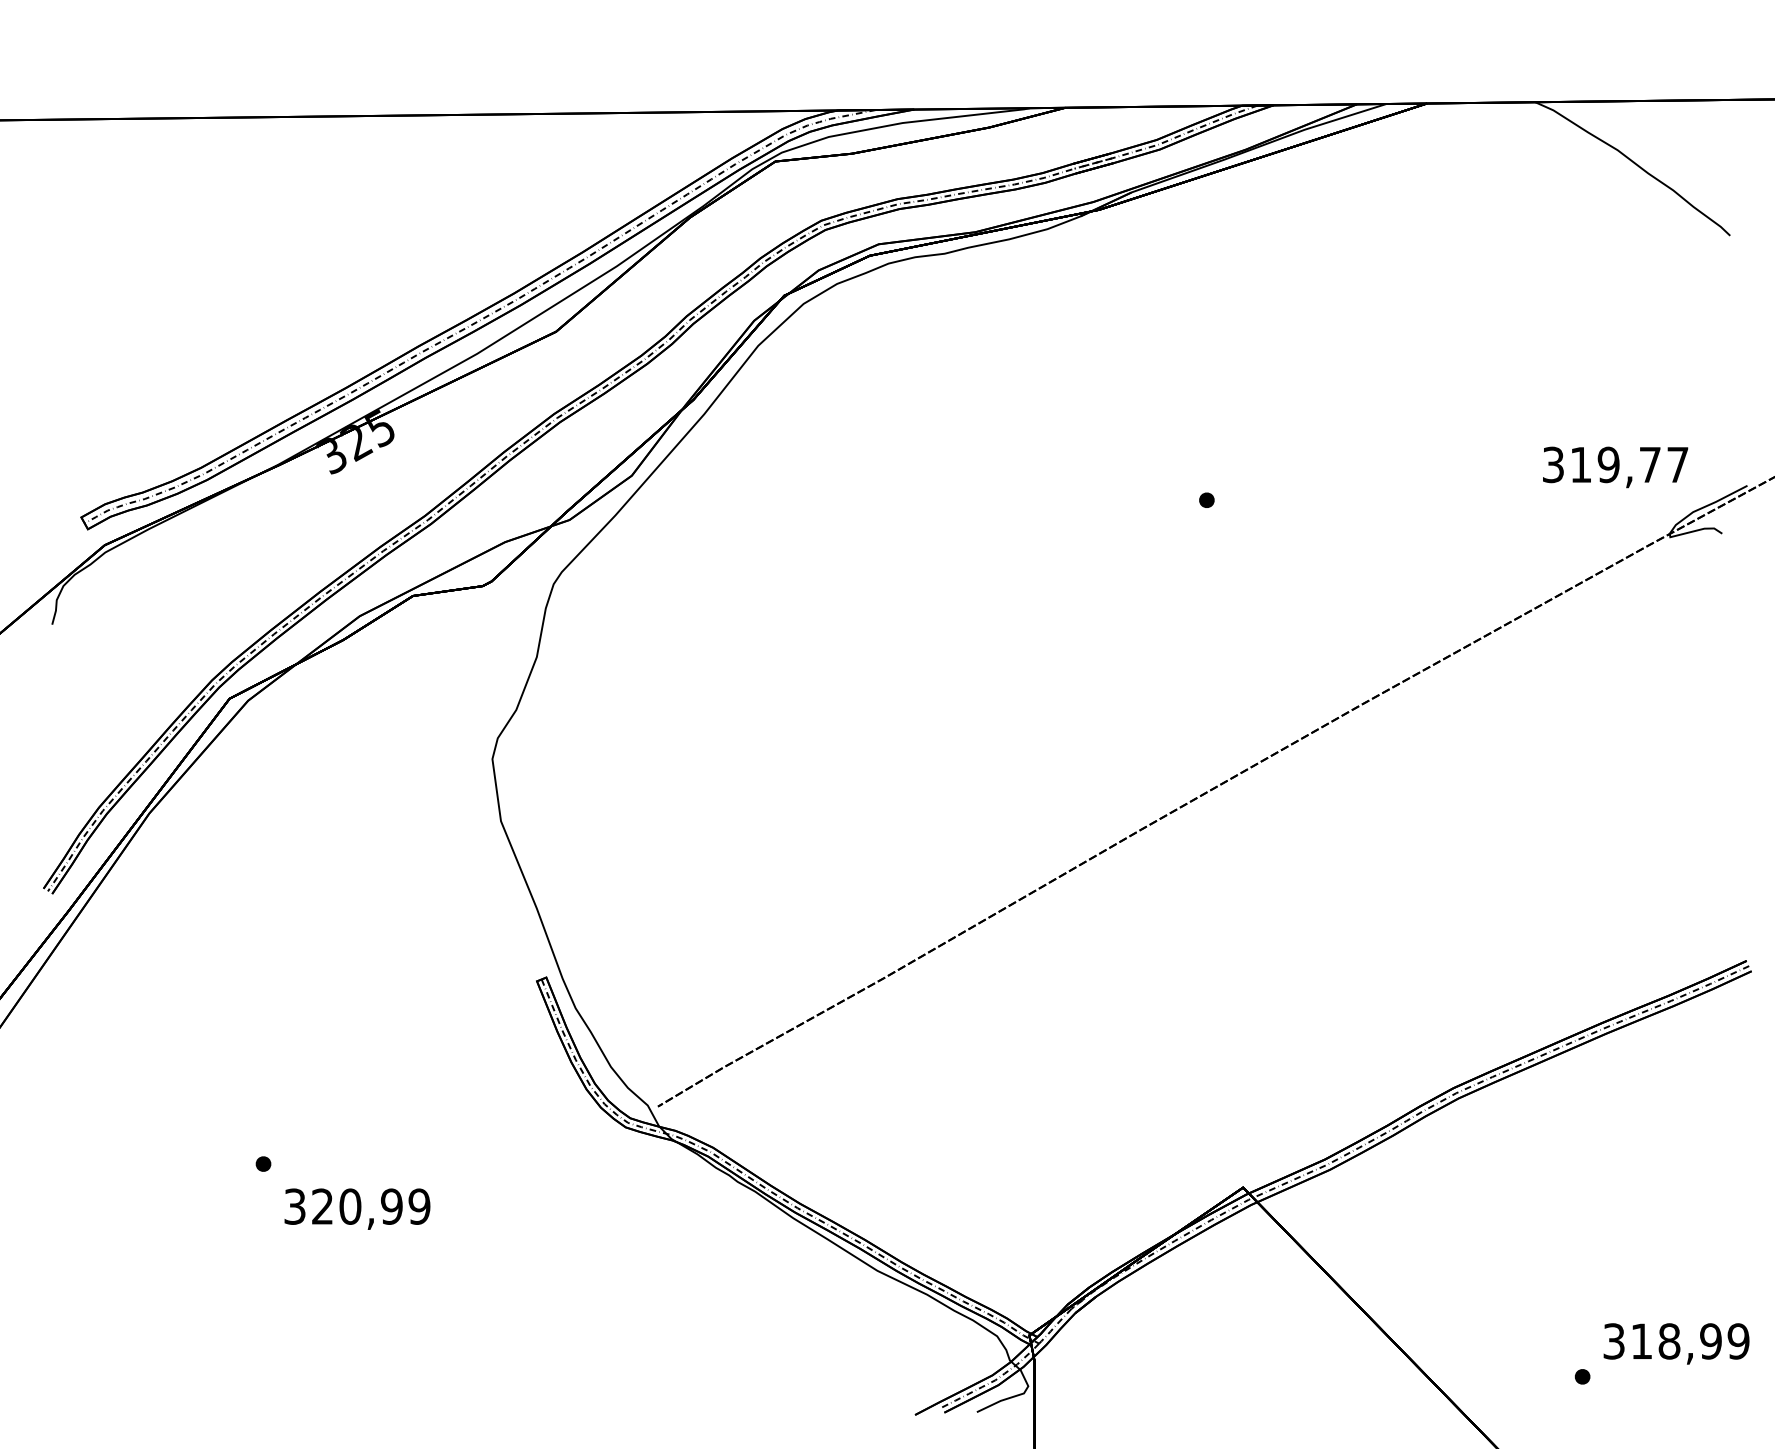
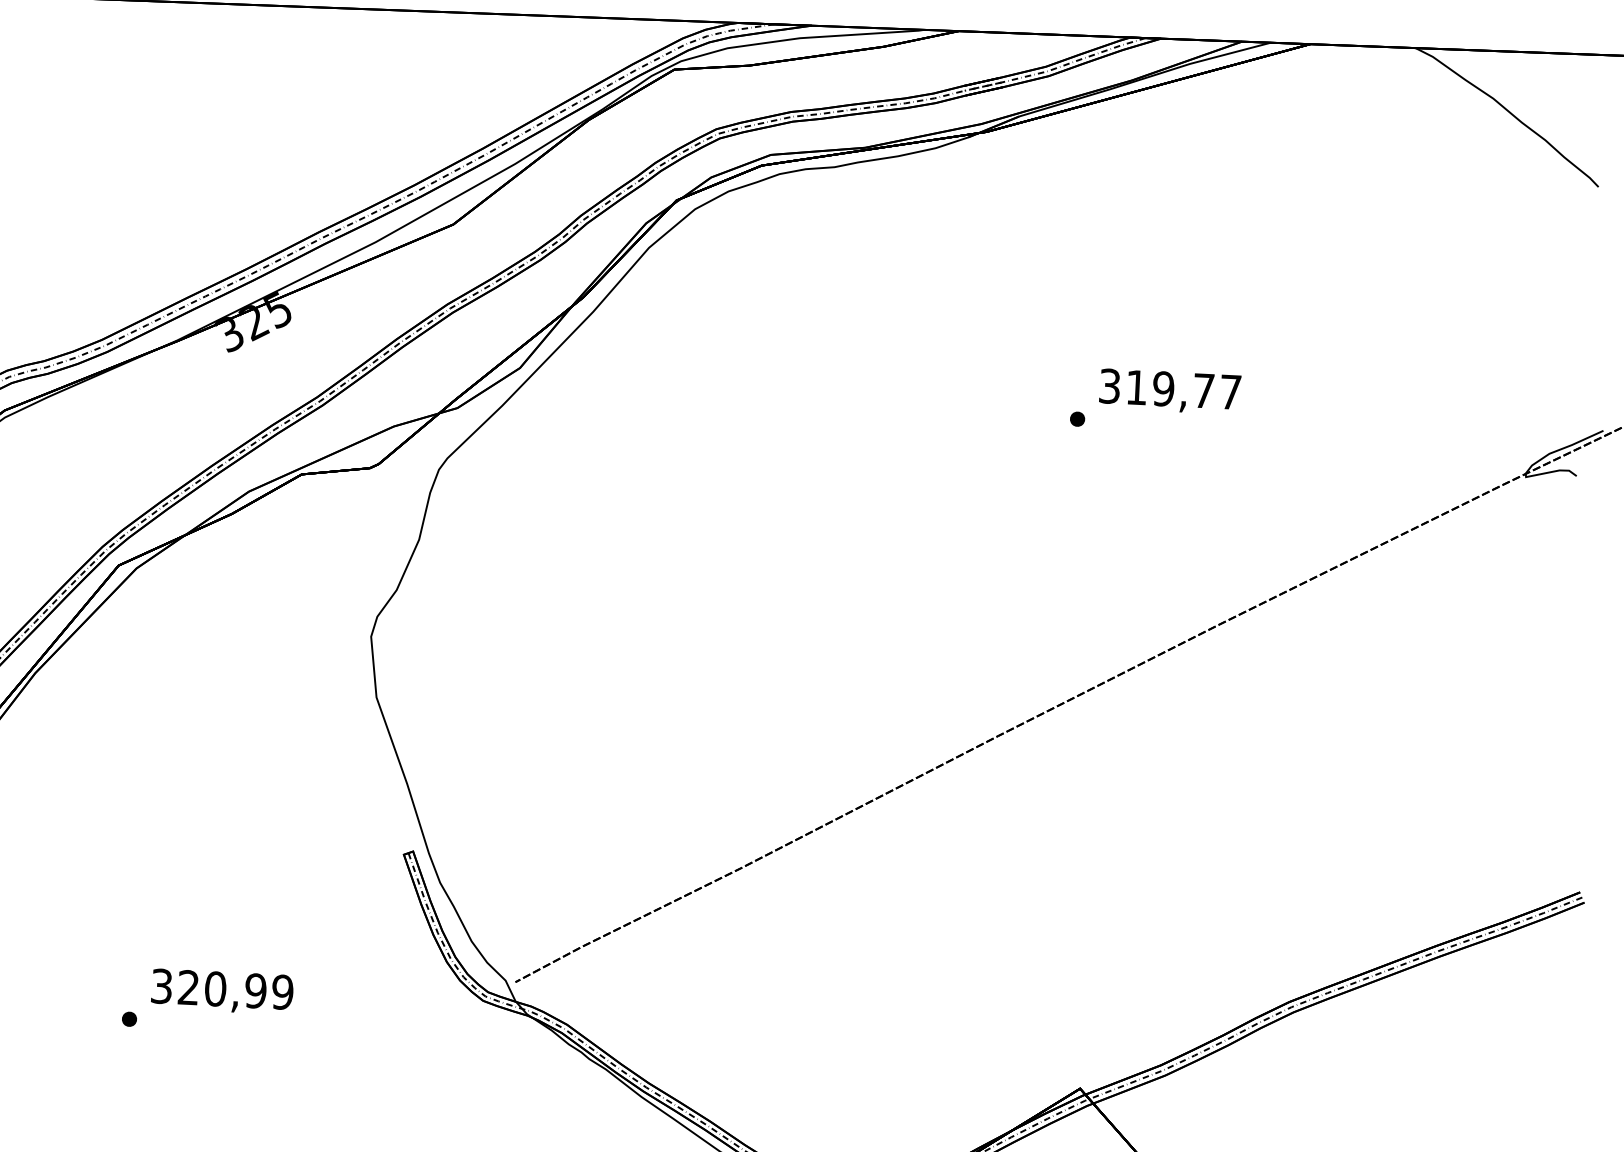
text: (1615, 467) -> (1170, 391), moved
text: (357, 1208) -> (222, 991), moved

